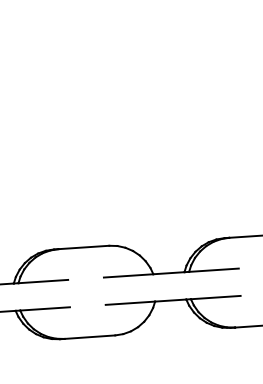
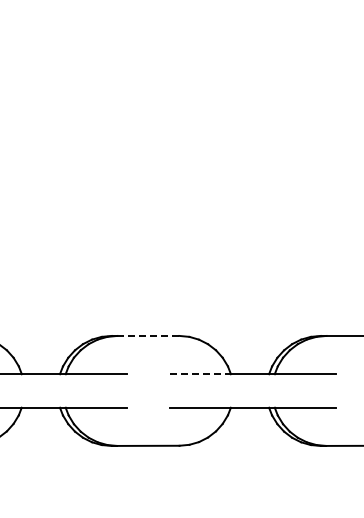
line: (83, 247) -> (148, 335), solid -> dashed
line: (129, 276) -> (201, 374), solid -> dashed

